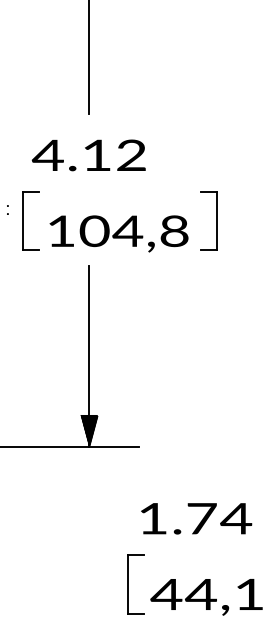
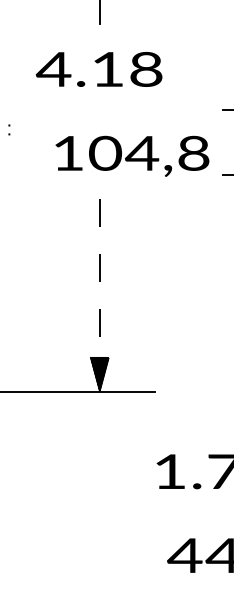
text: (131, 155) -> (146, 69), 4.12 -> 4.18
part: (23, 220) -> (26, 141), removed
line: (89, 355) -> (99, 291), solid -> dashed
part: (128, 584) -> (142, 544), removed

